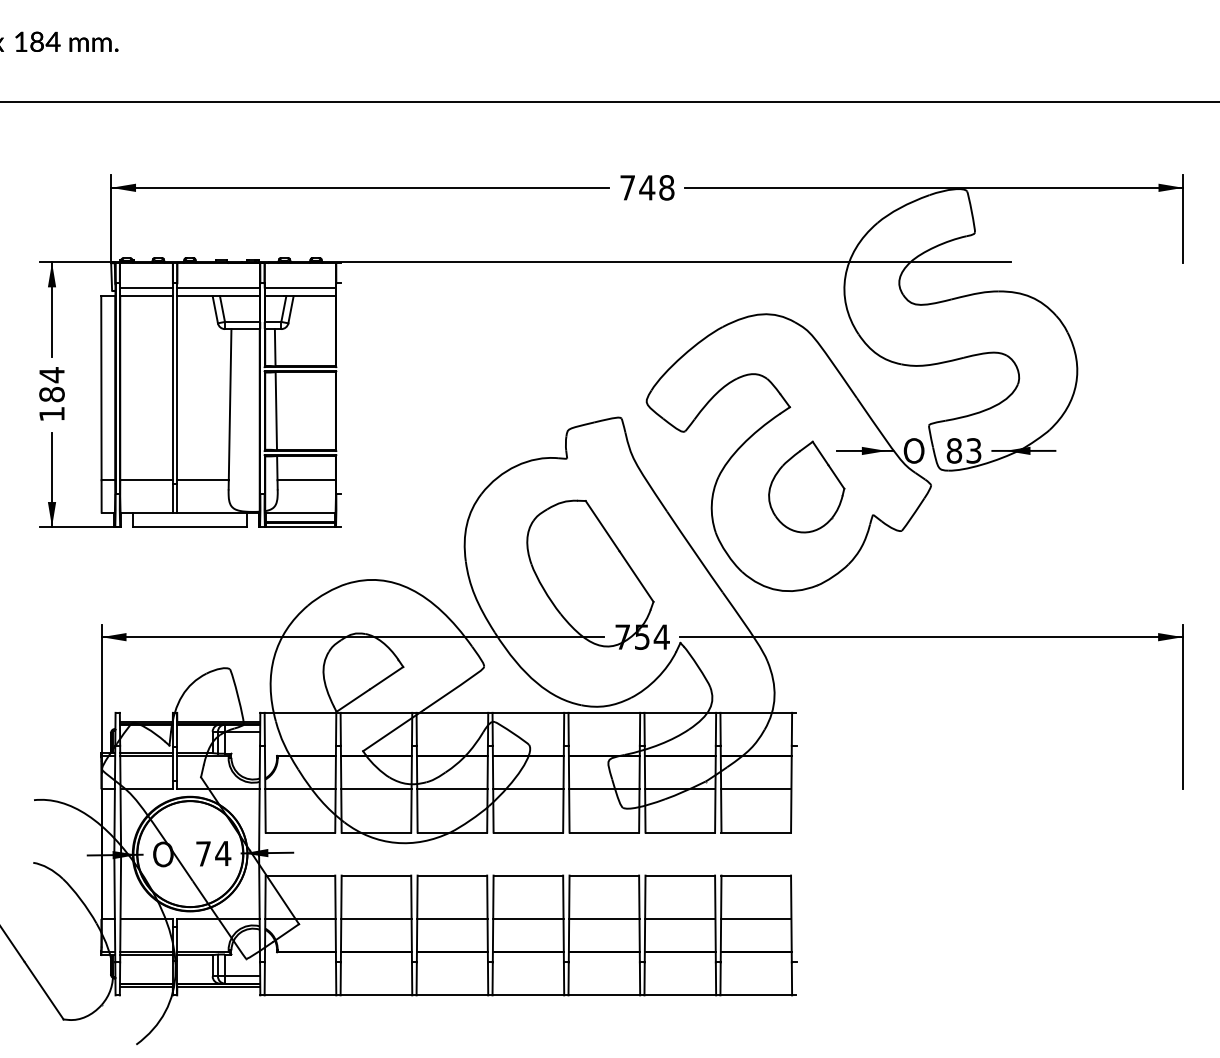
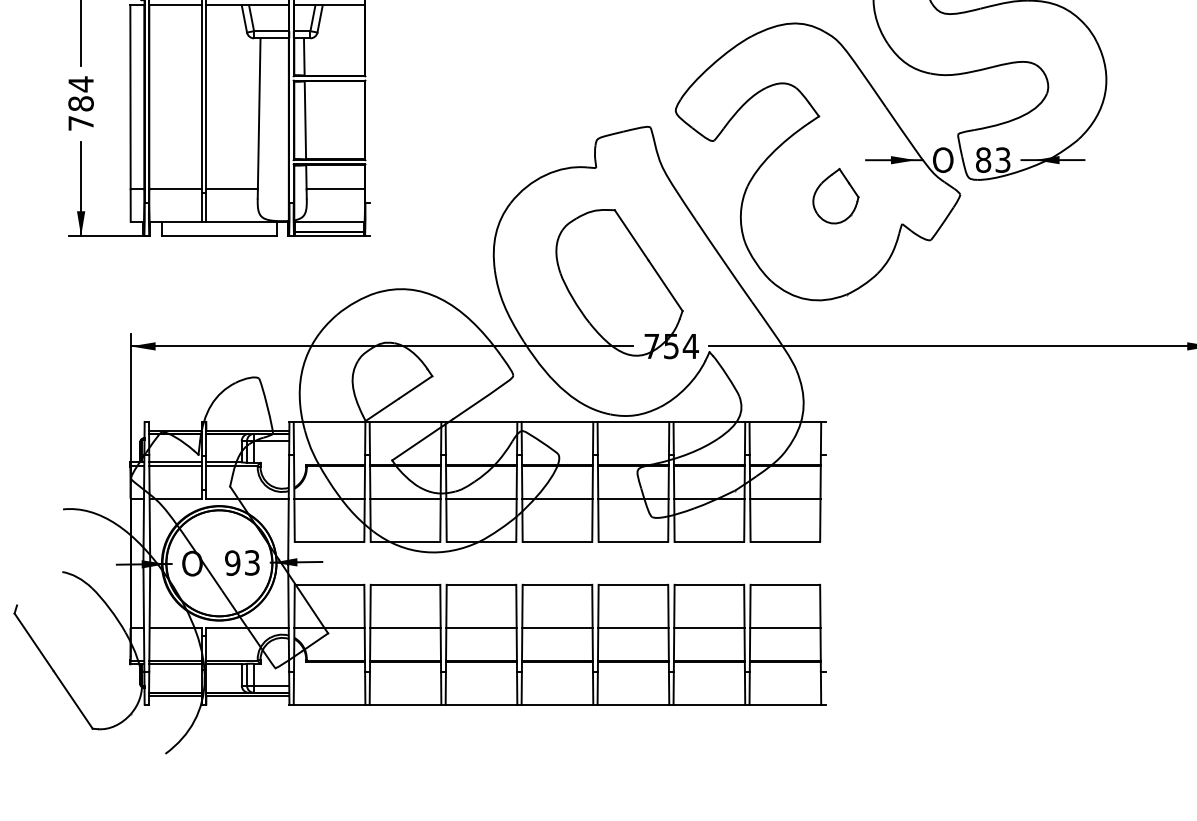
text: (51, 414) -> (80, 123), 184 -> 784
part: (806, 486) -> (835, 195), size x0.6
text: (213, 853) -> (242, 562), 74 -> 93

